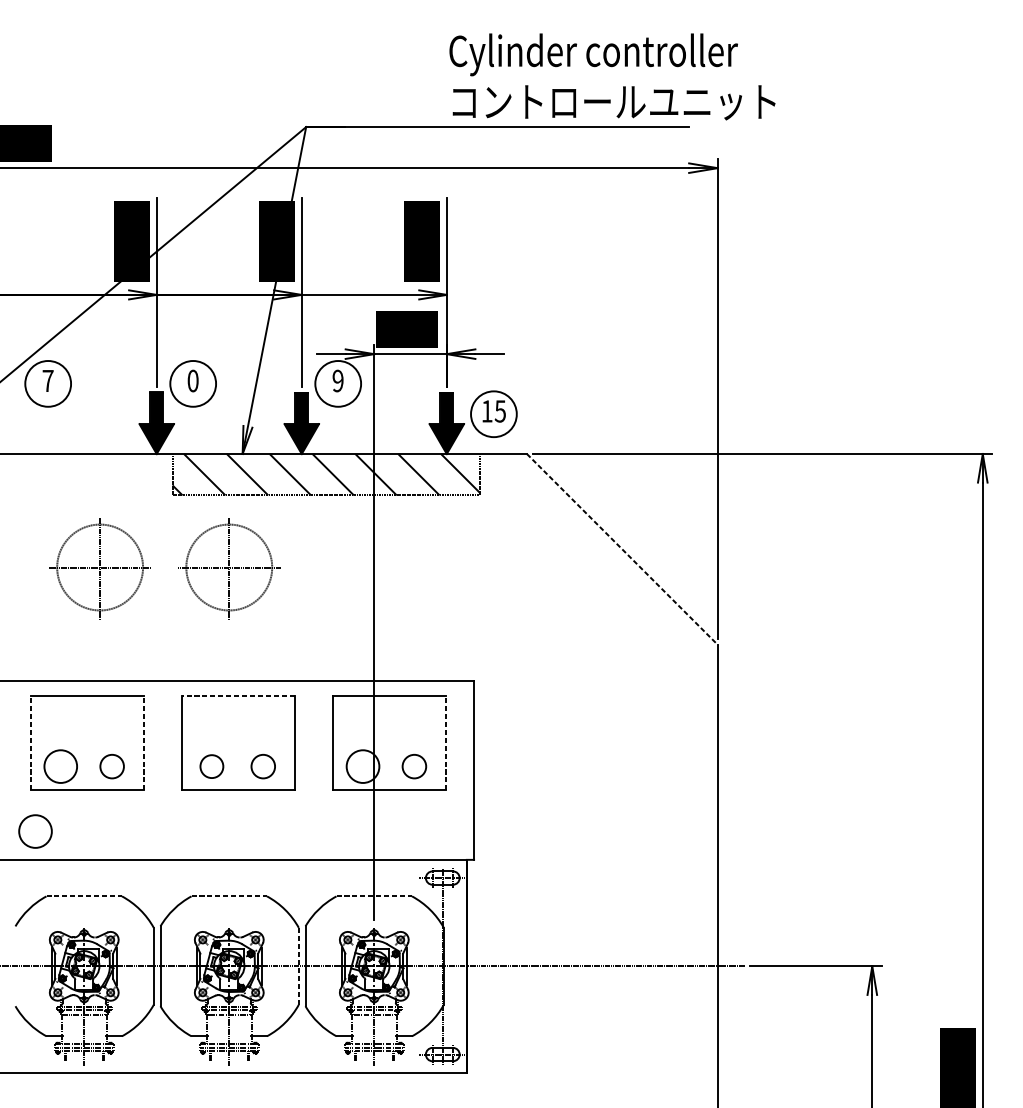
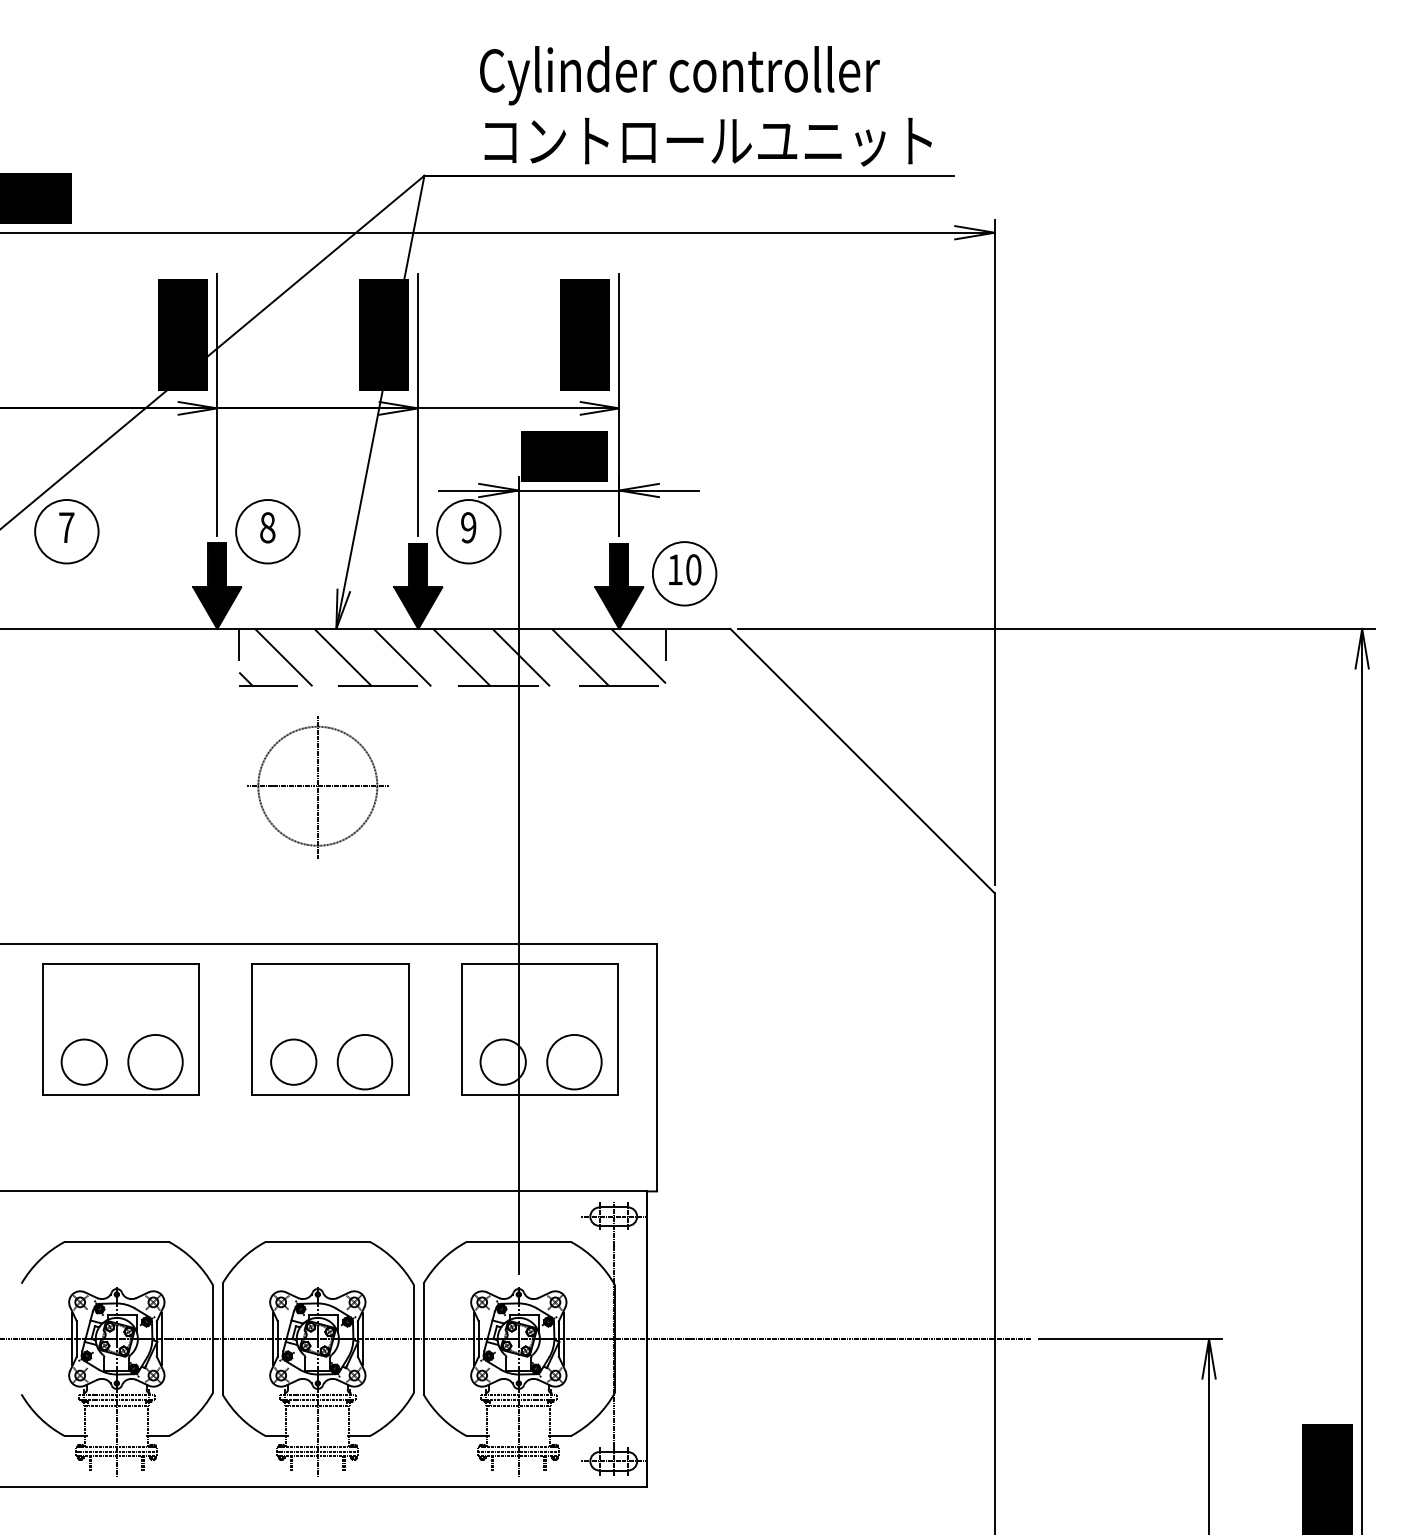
text: (612, 77) -> (705, 106), moved
text: (192, 380) -> (267, 527), 0 -> 8
text: (500, 411) -> (693, 569), 15 -> 10
line: (622, 549) -> (862, 761), dashed -> solid
part: (99, 568) -> (138, 787), removed
line: (238, 695) -> (330, 963), dashed -> solid
line: (31, 743) -> (43, 1029), dashed -> solid
line: (143, 743) -> (199, 1029), dashed -> solid
line: (446, 743) -> (618, 1029), dashed -> solid
circle: (112, 766) -> (155, 1061), size x1.67
circle: (211, 766) -> (293, 1061), size x1.43
circle: (262, 766) -> (364, 1061), size x1.67
circle: (414, 766) -> (574, 1061), size x1.67
circle: (34, 831) -> (48, 1151), removed
line: (84, 896) -> (117, 1242), dashed -> solid
line: (229, 896) -> (318, 1242), dashed -> solid
line: (374, 896) -> (519, 1242), dashed -> solid
line: (299, 965) -> (414, 1338), dashed -> solid

